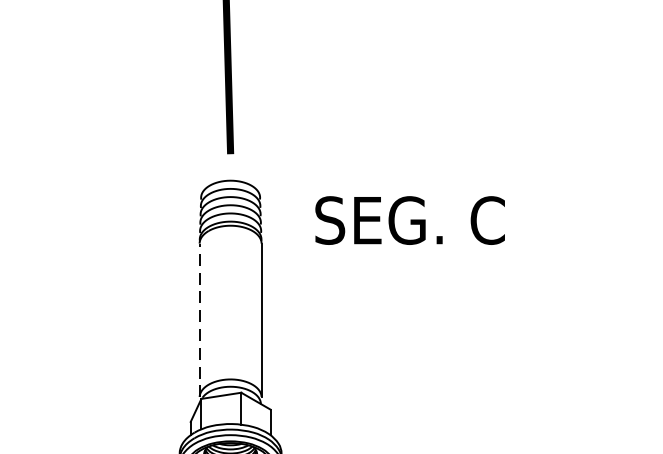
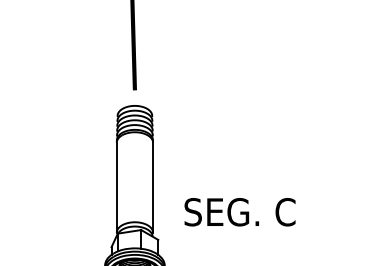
text: (409, 221) -> (239, 212), moved
line: (199, 320) -> (116, 187), dashed -> solid

